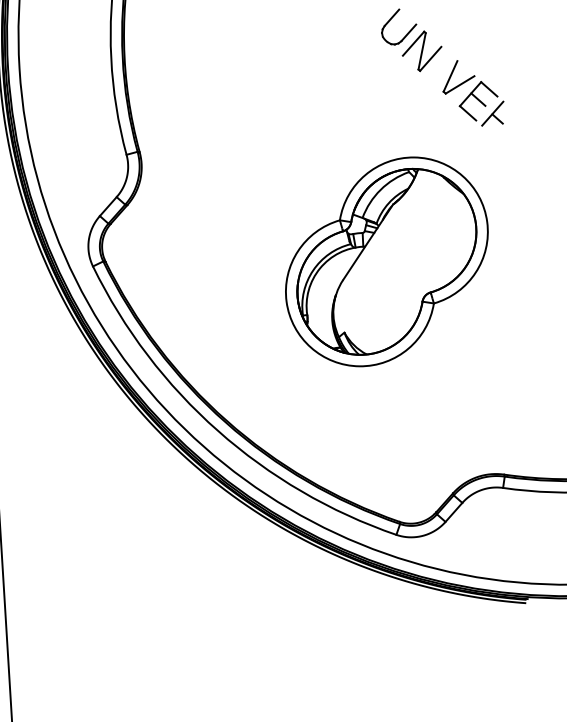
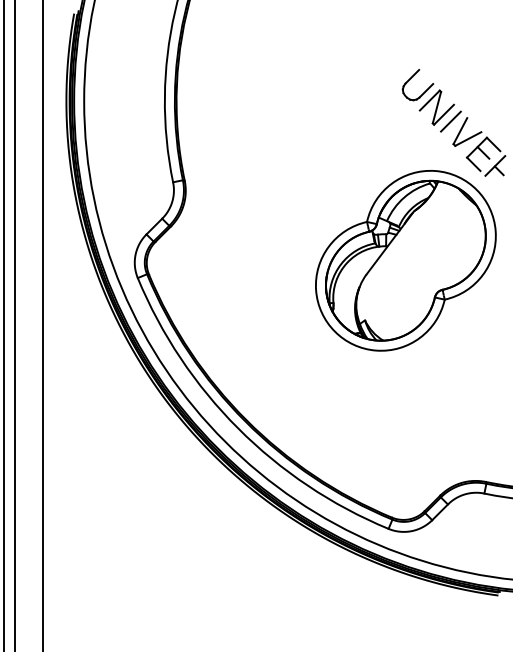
line: (438, 66) -> (450, 121), added
part: (386, 261) -> (405, 260), moved

